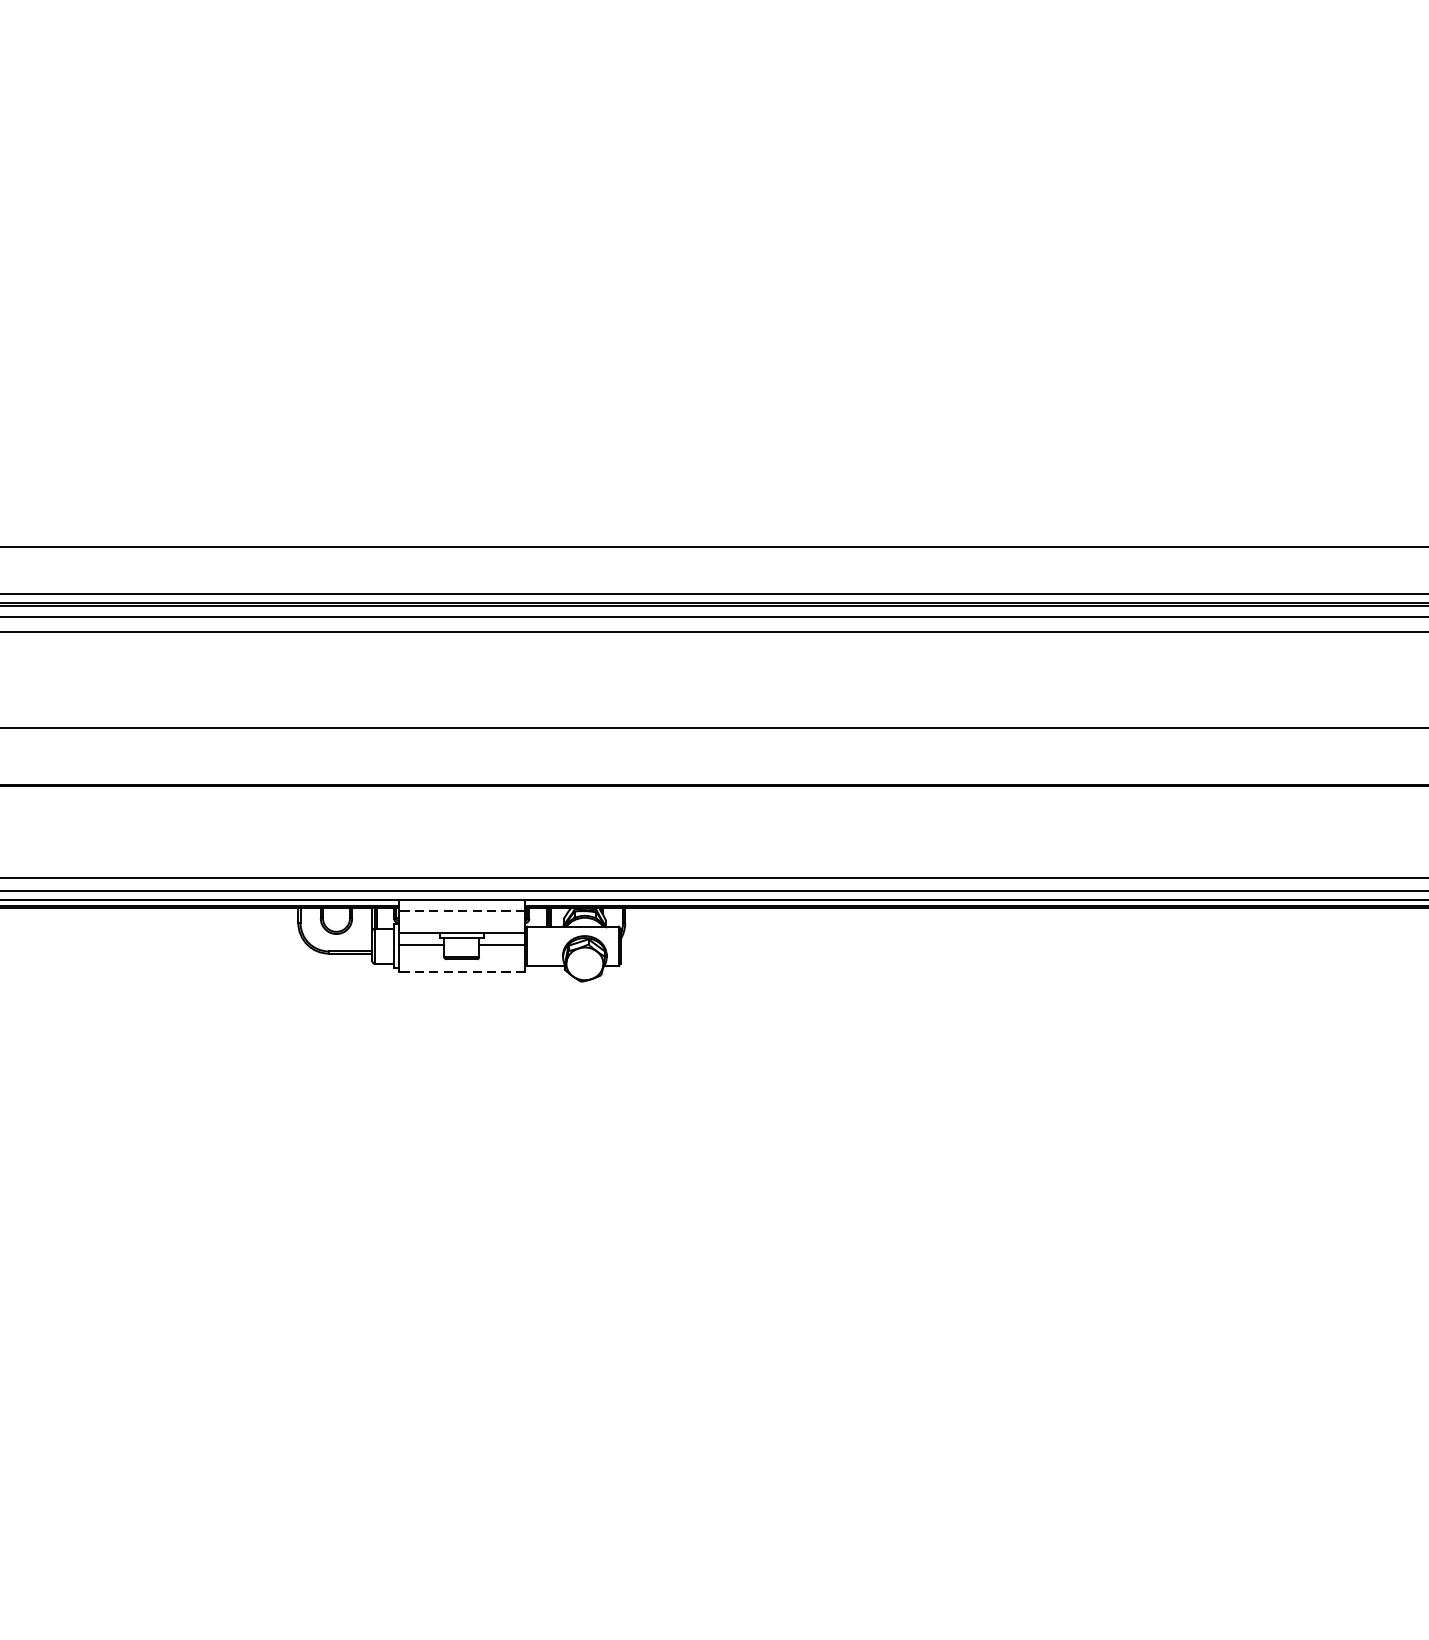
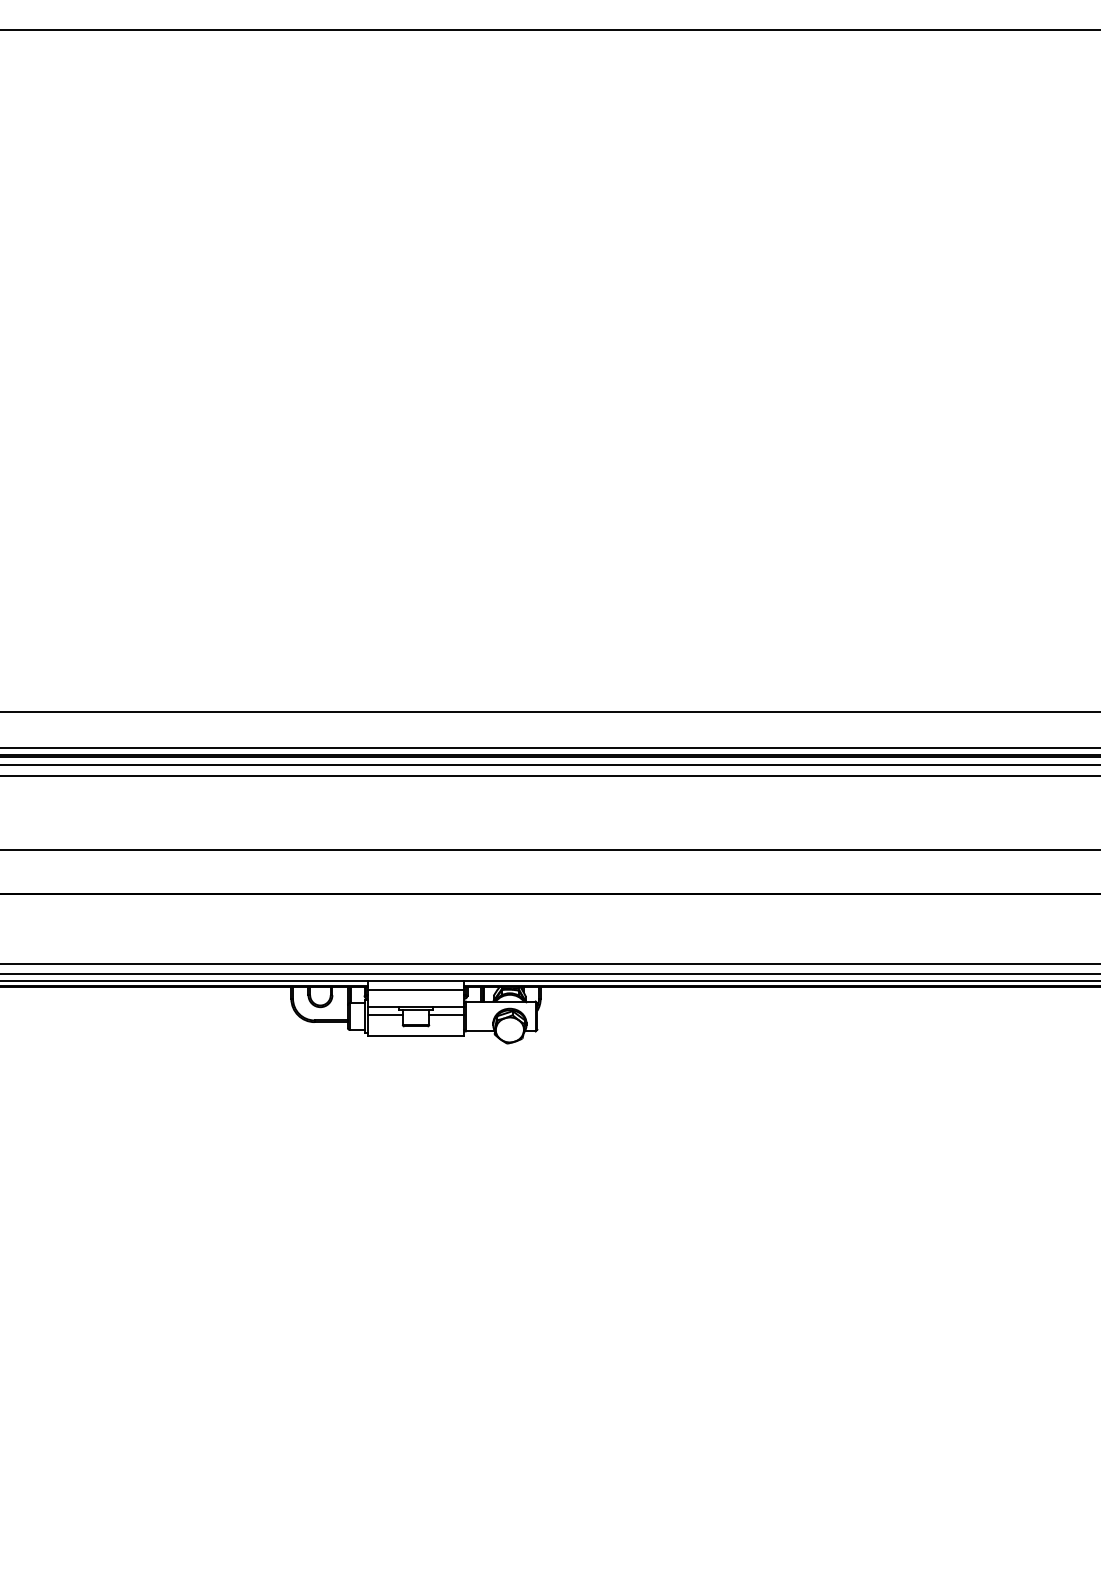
line: (461, 910) -> (415, 989), dashed -> solid
line: (461, 972) -> (415, 1036), dashed -> solid

